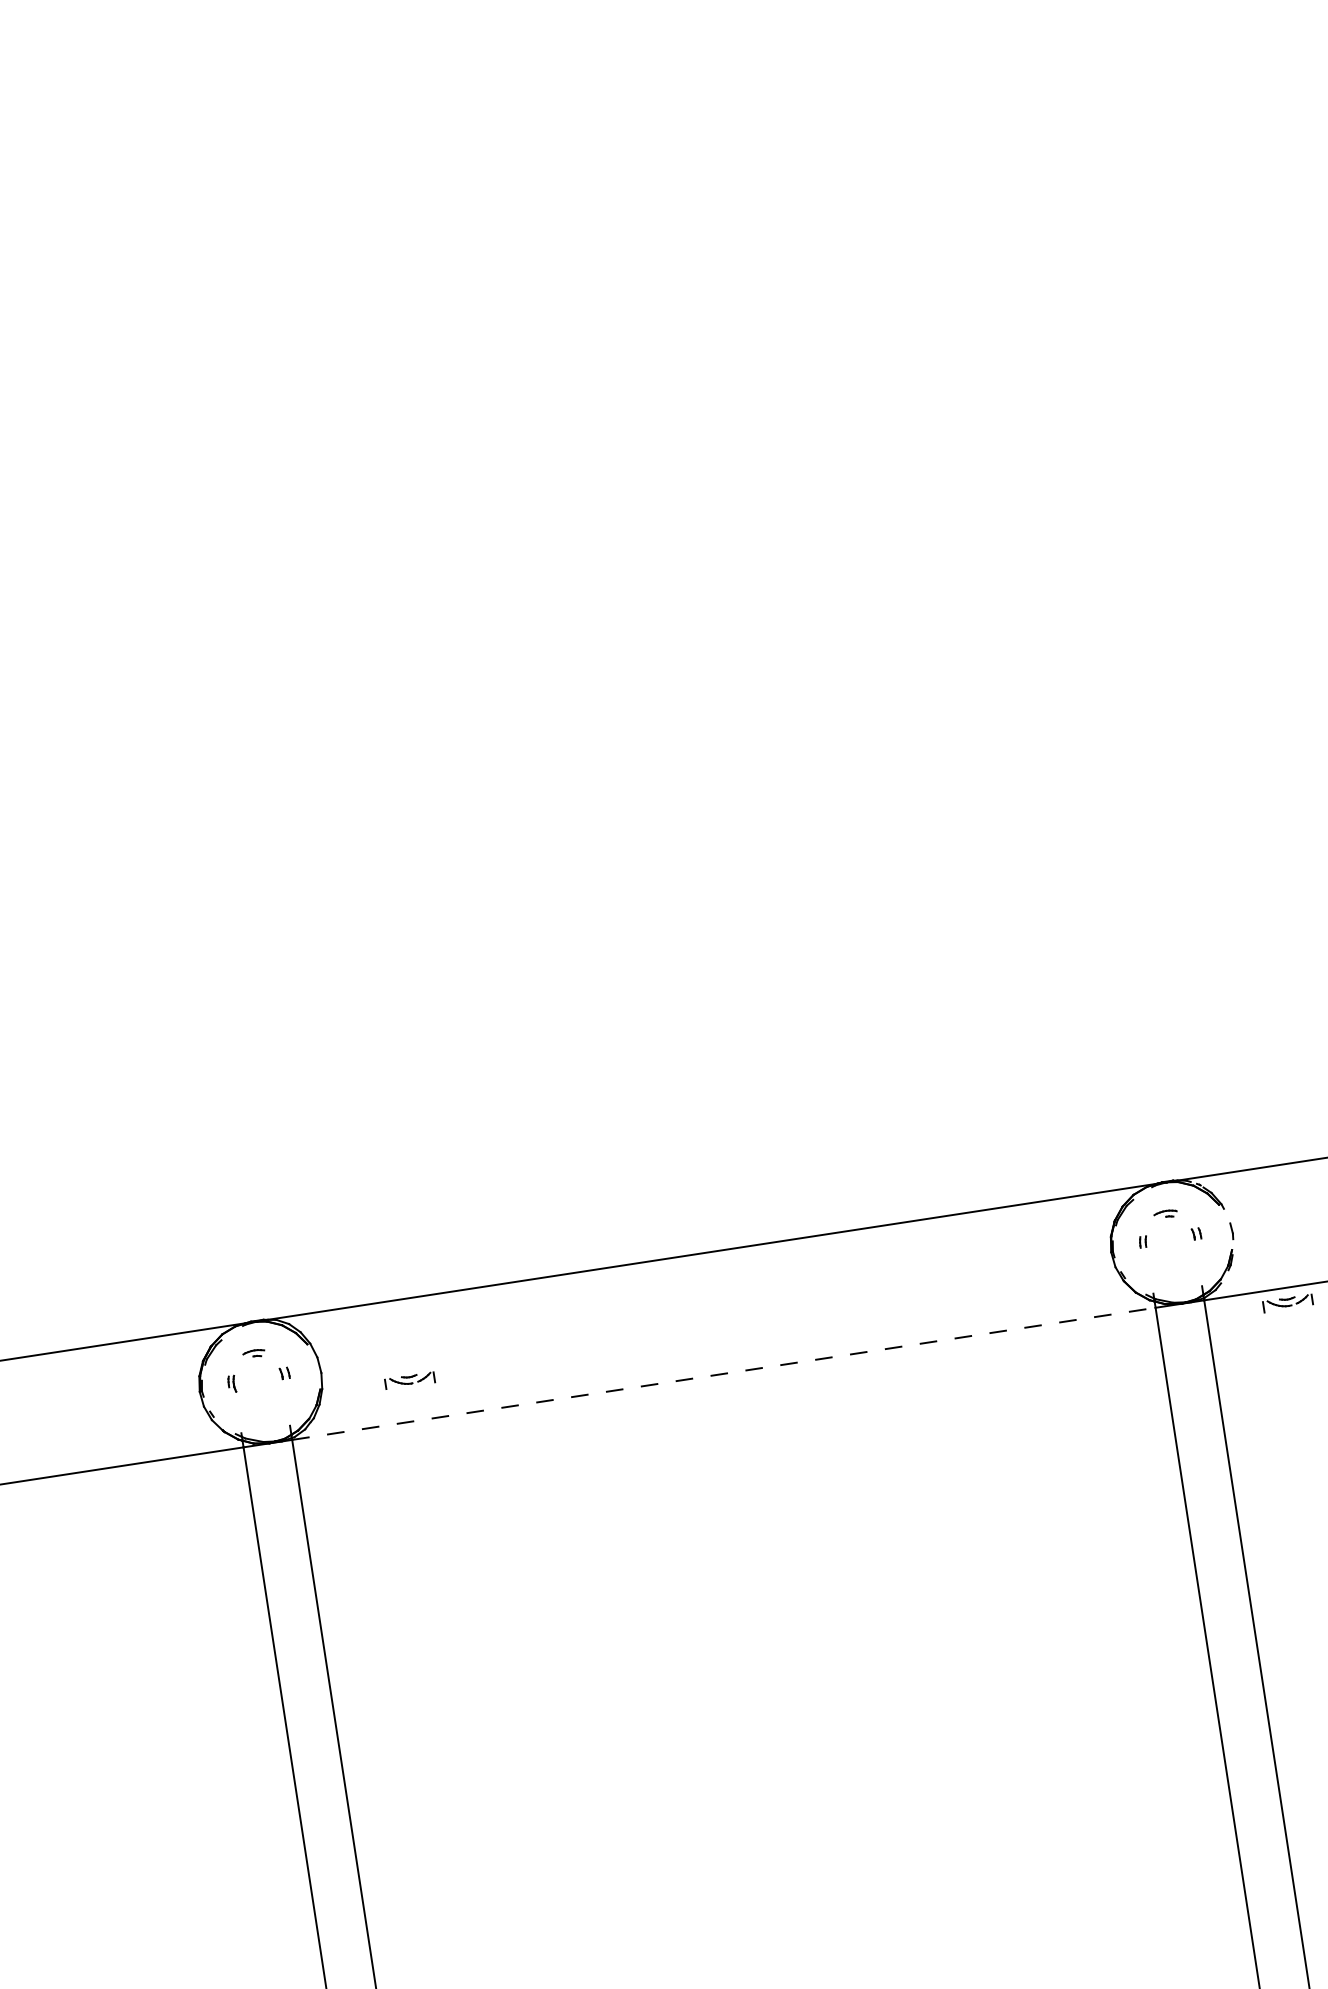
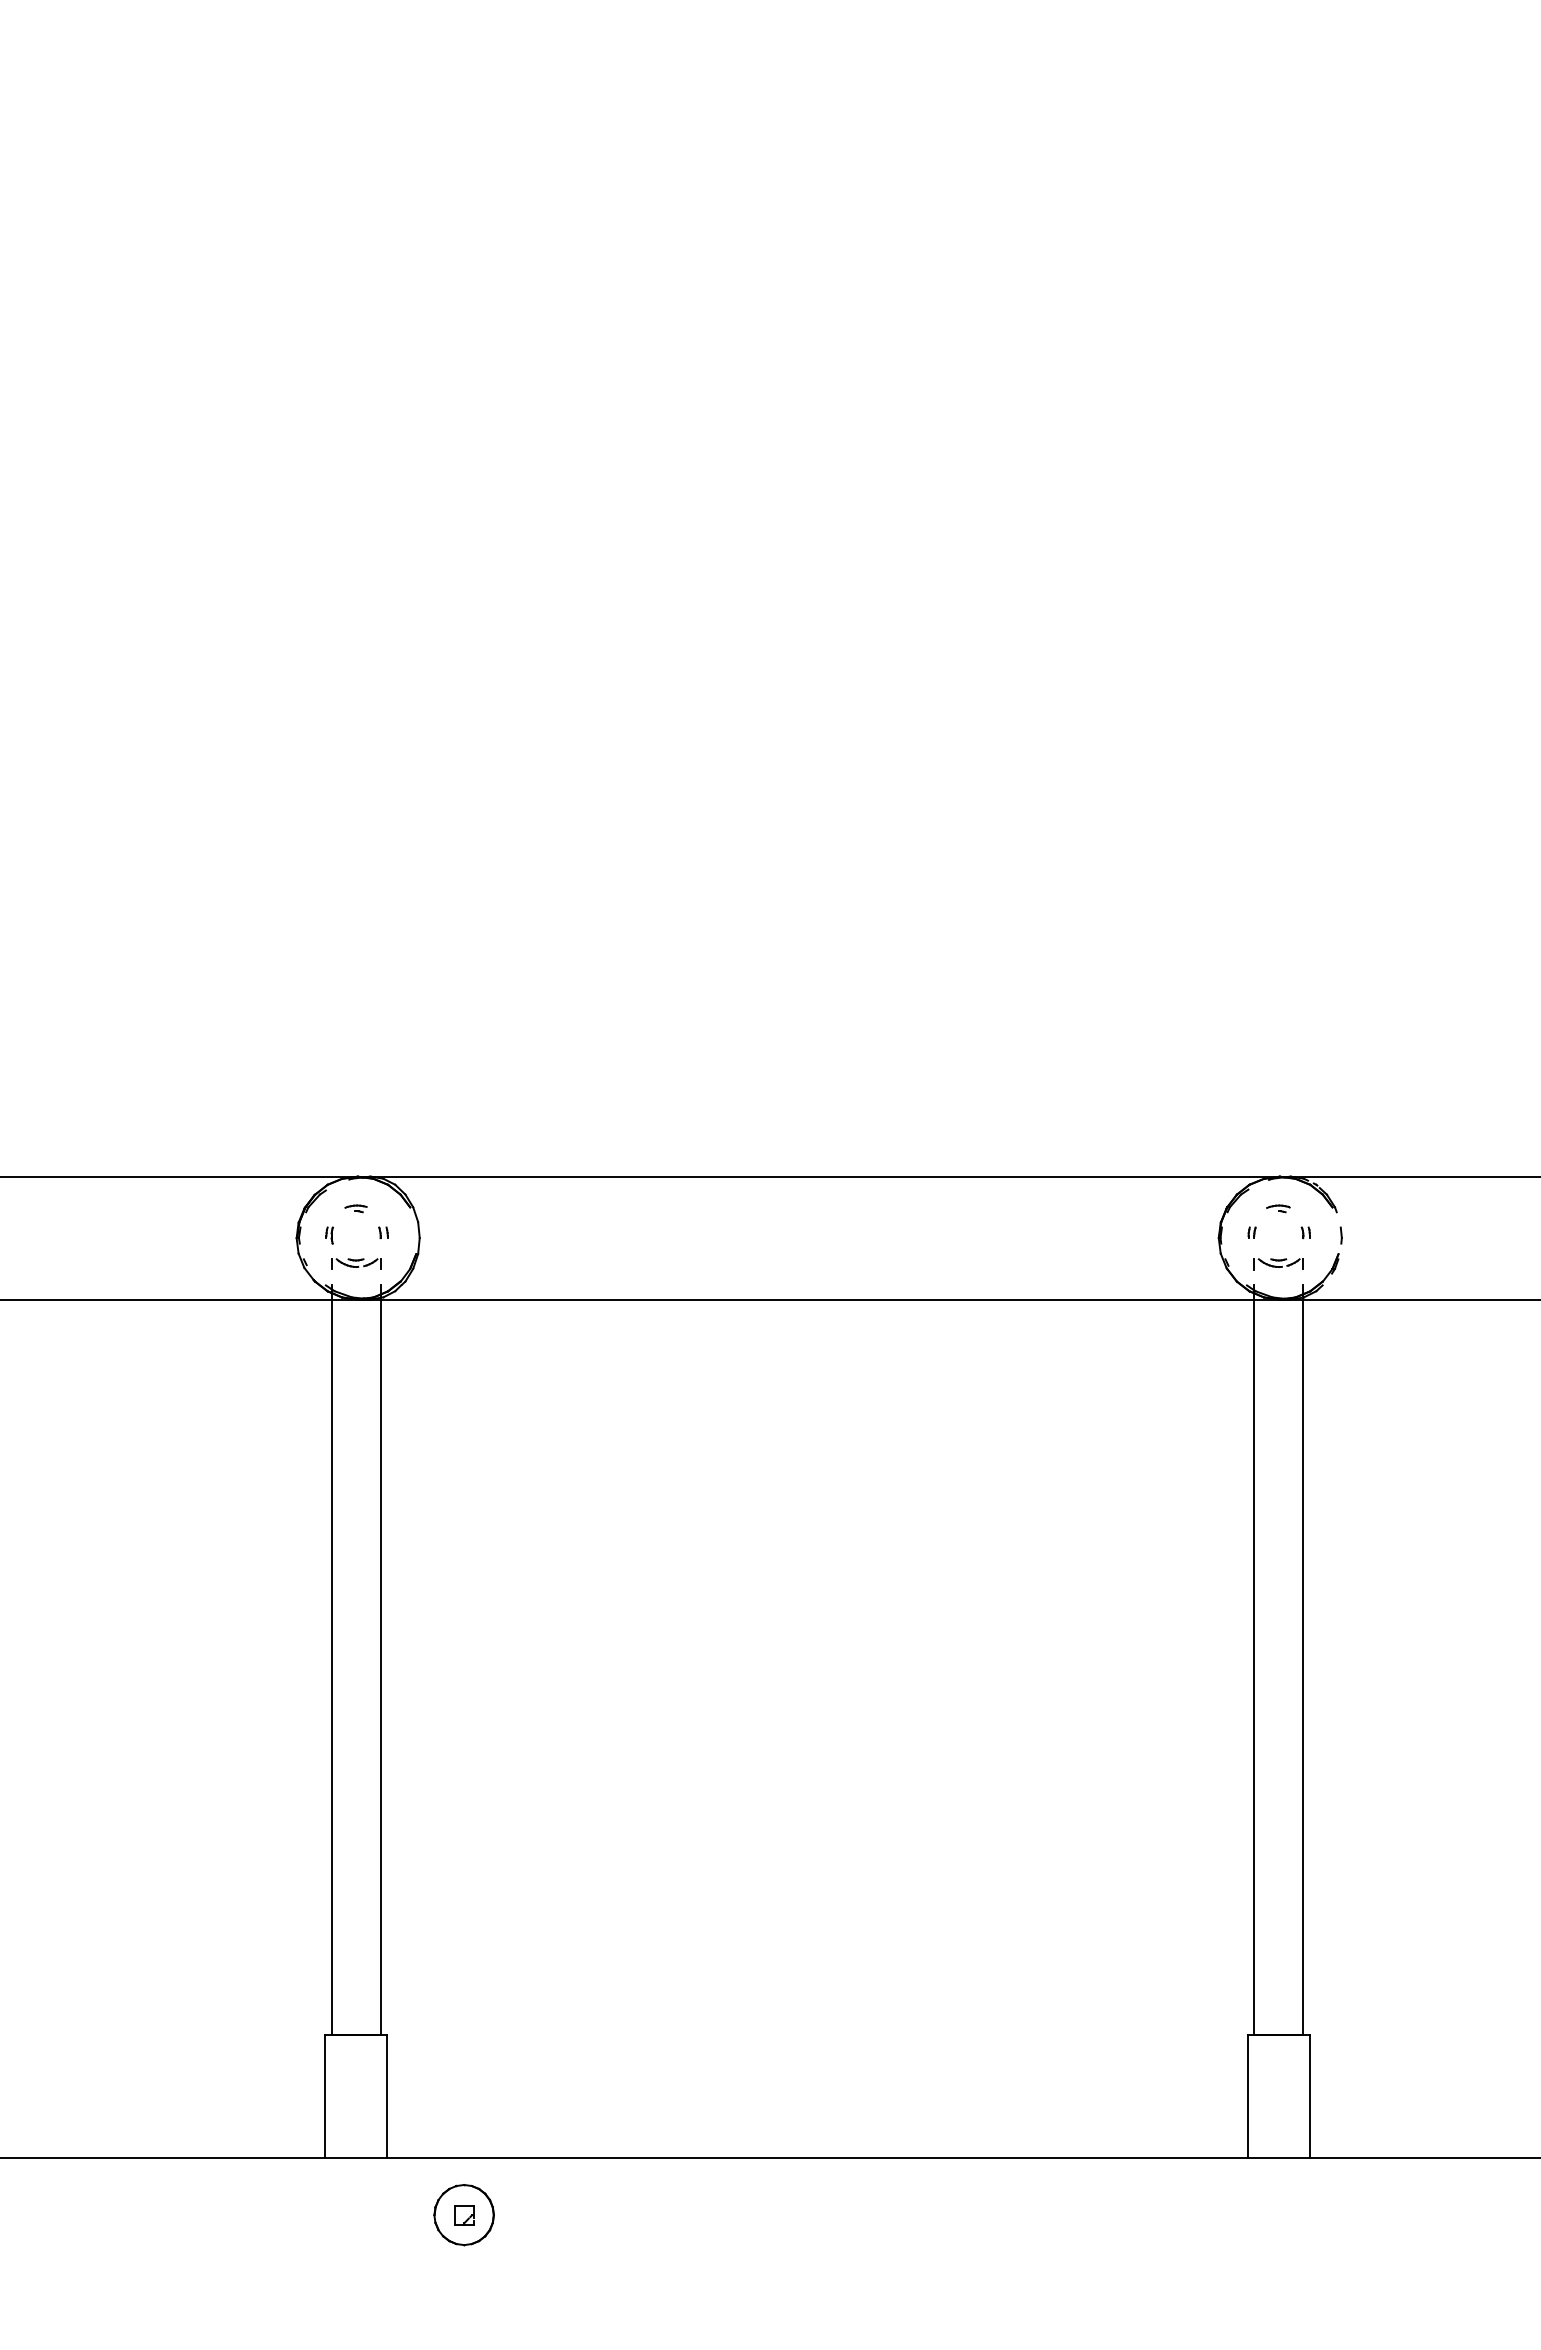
part: (1287, 1303) -> (1278, 1264), moved
line: (723, 1373) -> (817, 1299), dashed -> solid
part: (410, 1380) -> (356, 1263), moved

